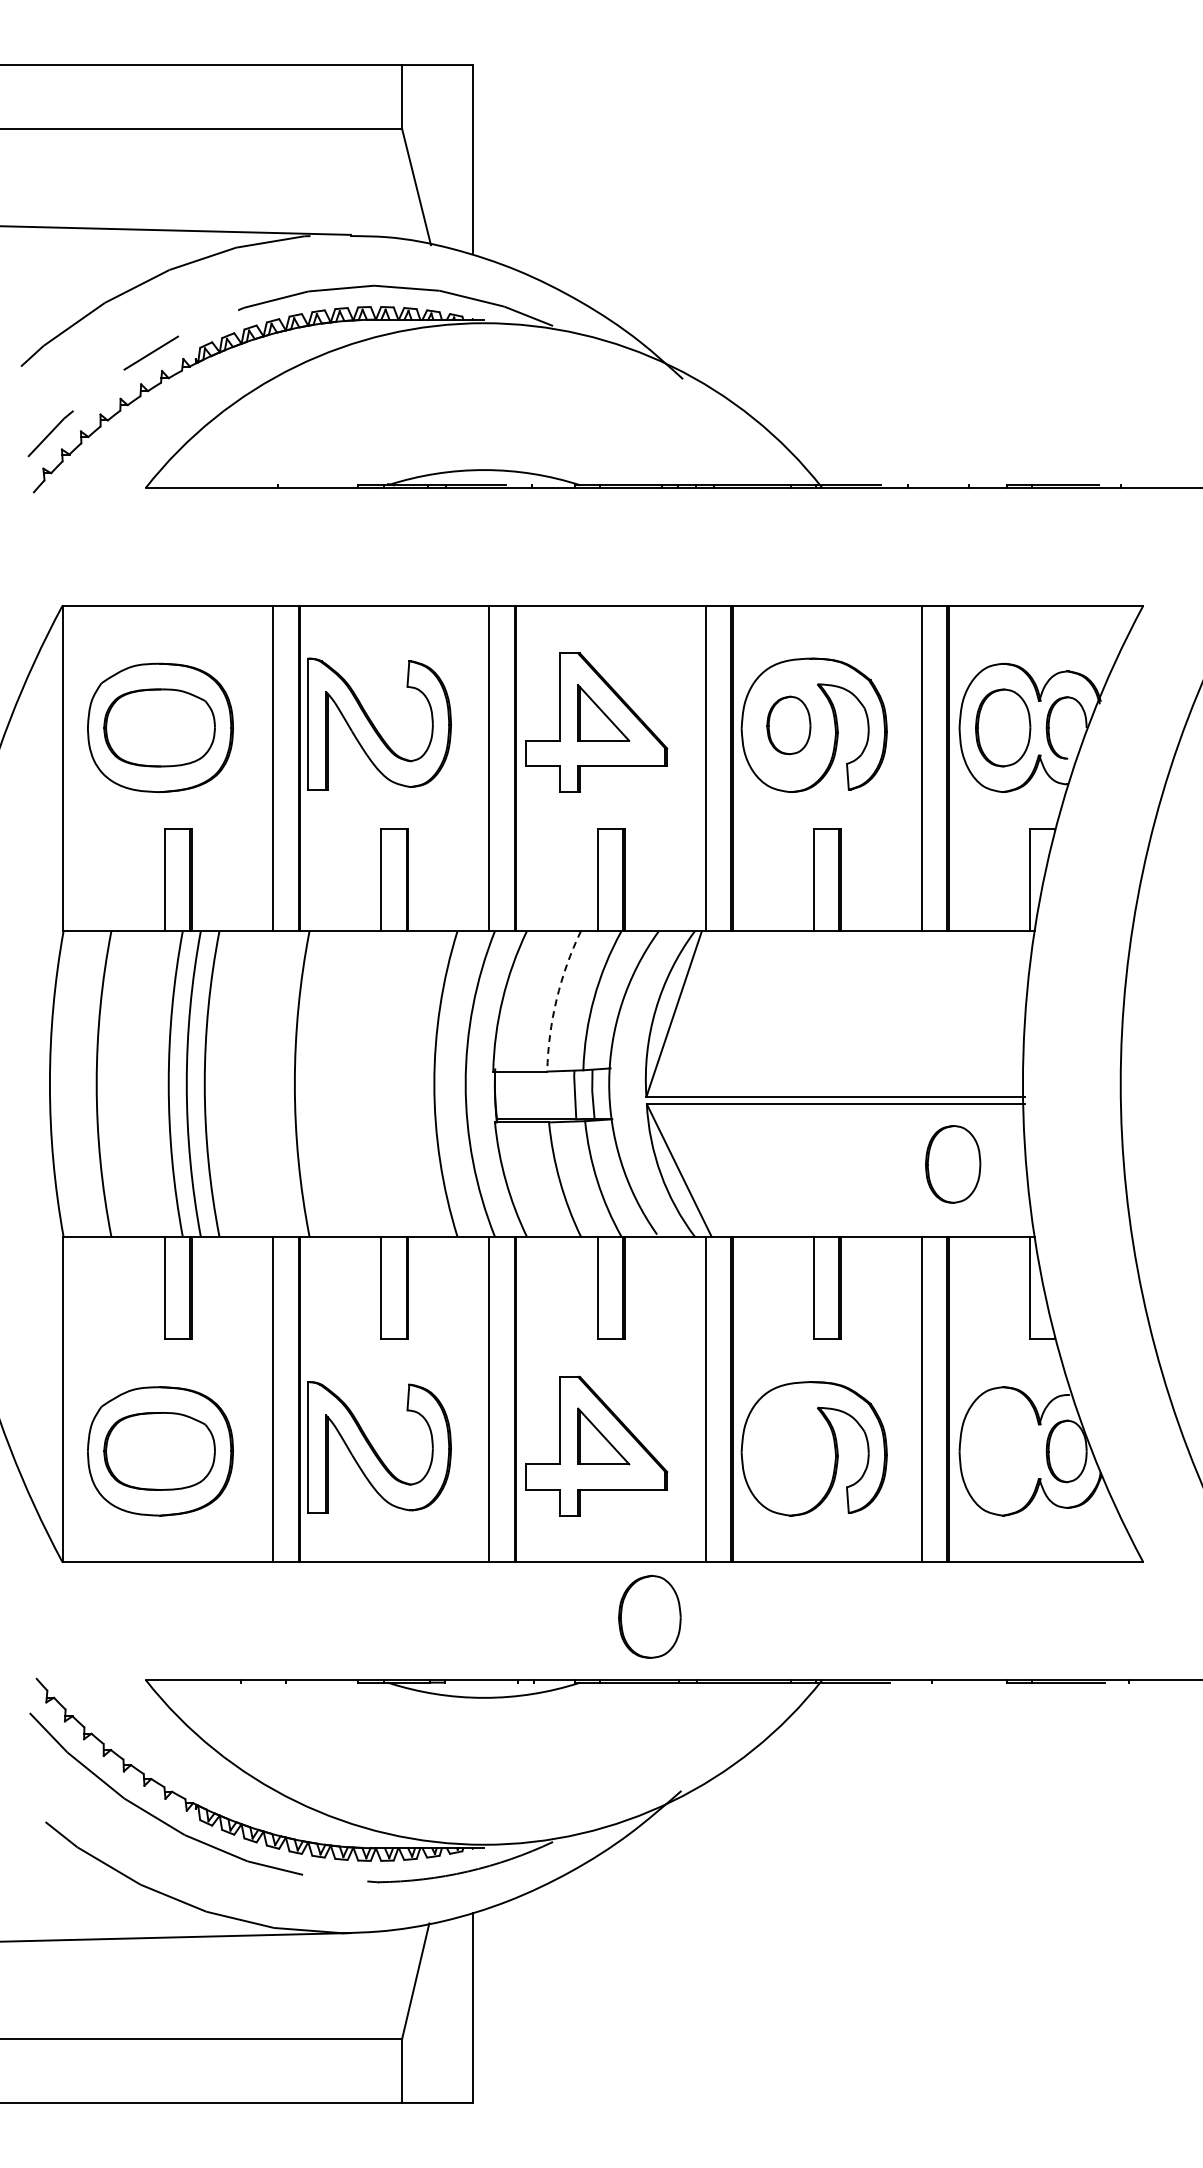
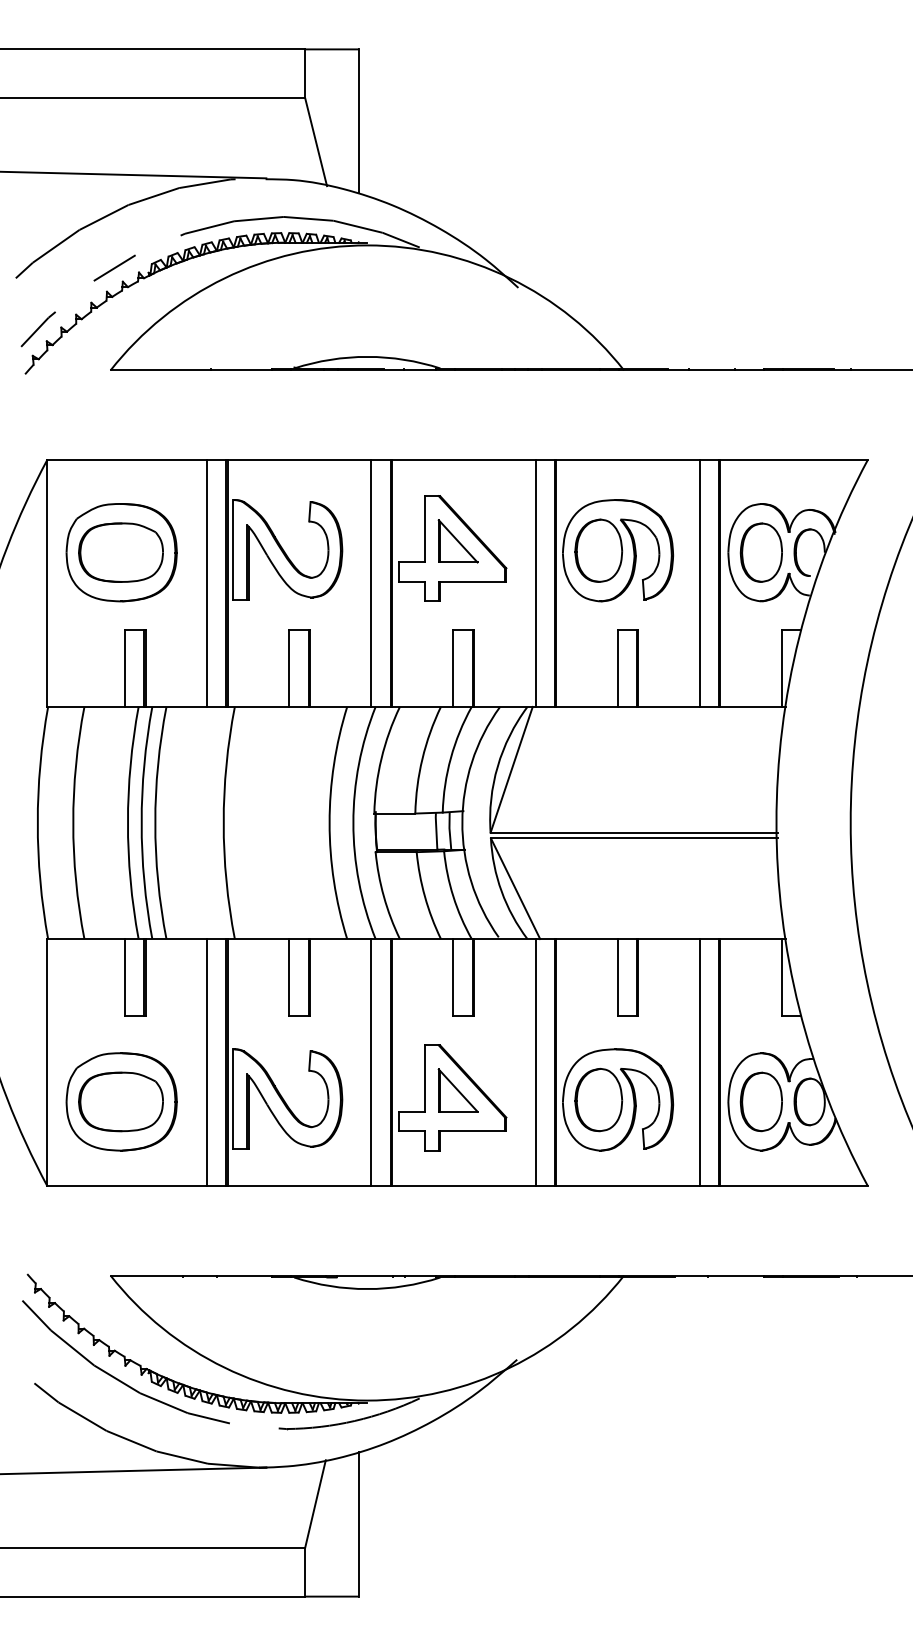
part: (788, 725) -> (598, 550), size x1.43
arc: (556, 999) -> (422, 758), dashed -> solid
part: (953, 1164) -> (761, 1102), moved
part: (649, 1616) -> (598, 1099), moved

